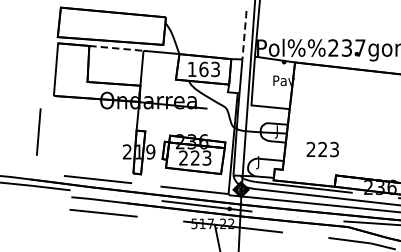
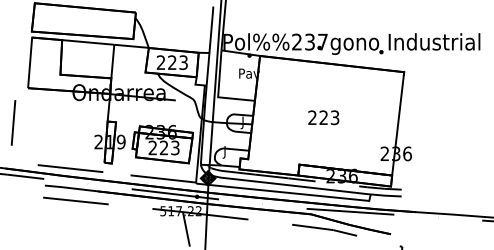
line: (244, 34) -> (211, 29), dashed -> solid
line: (116, 48) -> (88, 42), dashed -> solid
text: (197, 69) -> (166, 62), 163 -> 223
text: (322, 149) -> (323, 117), moved

